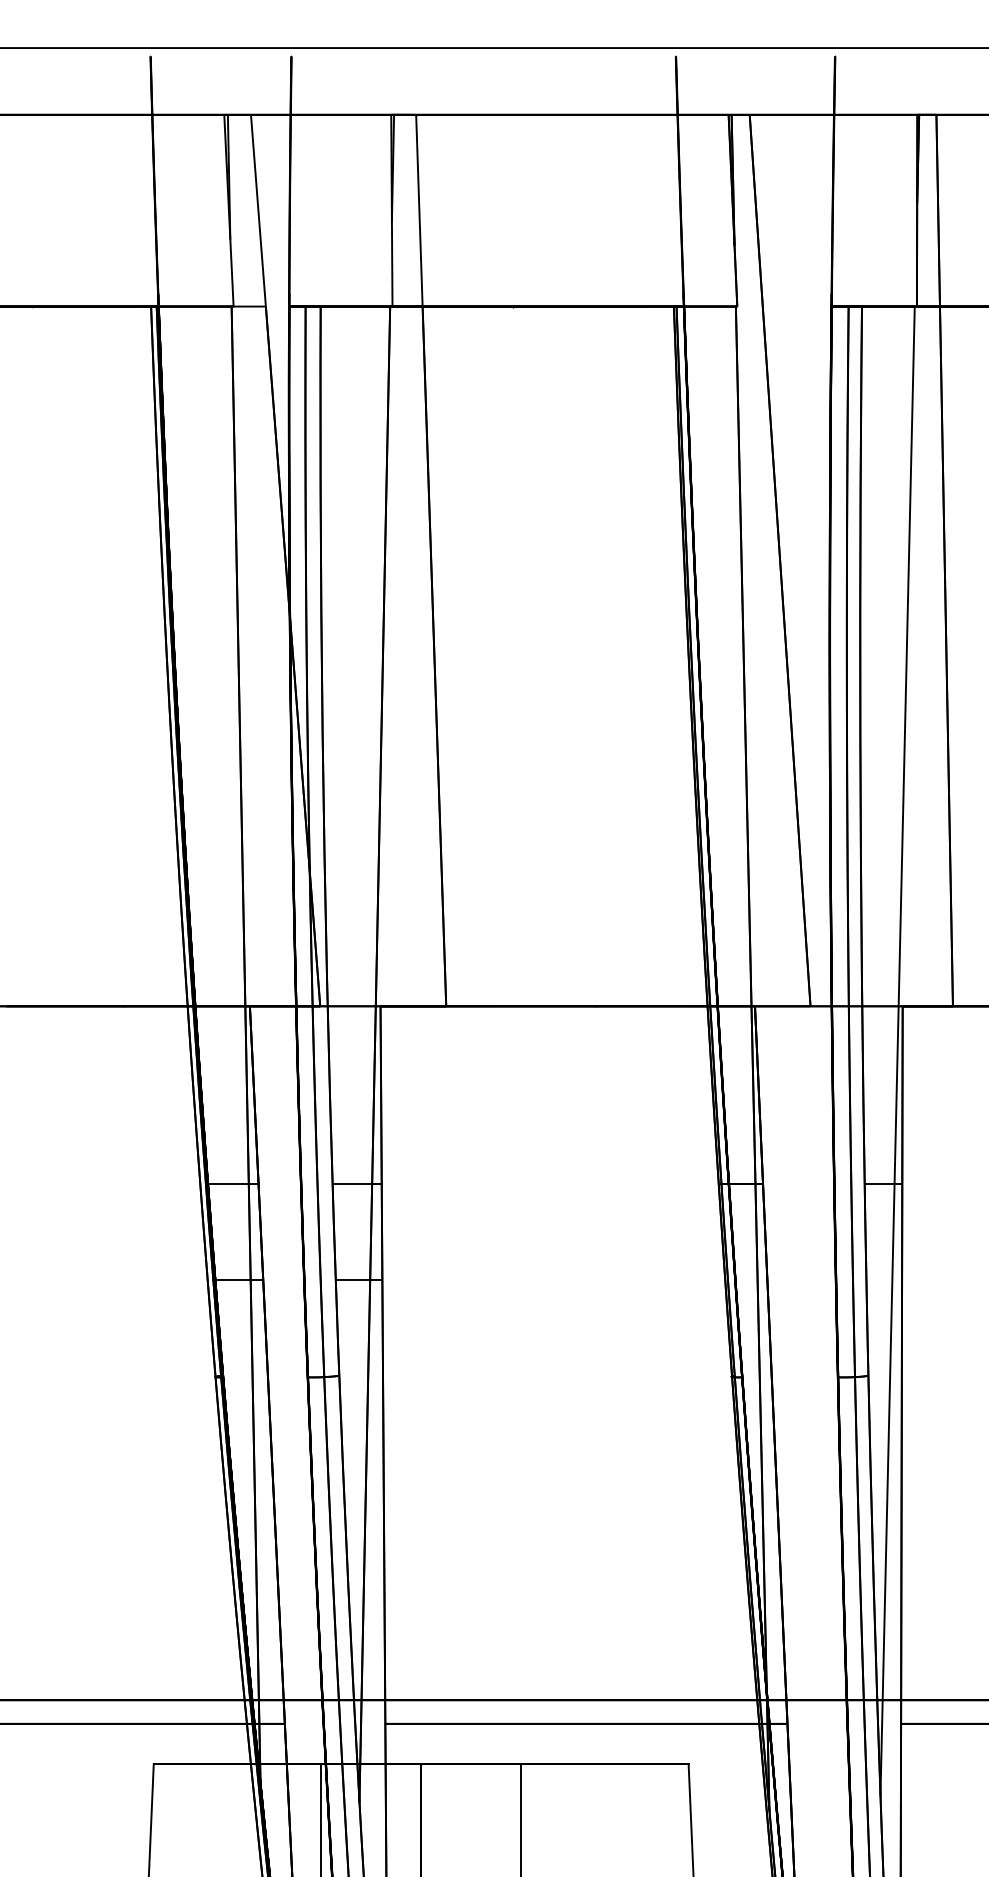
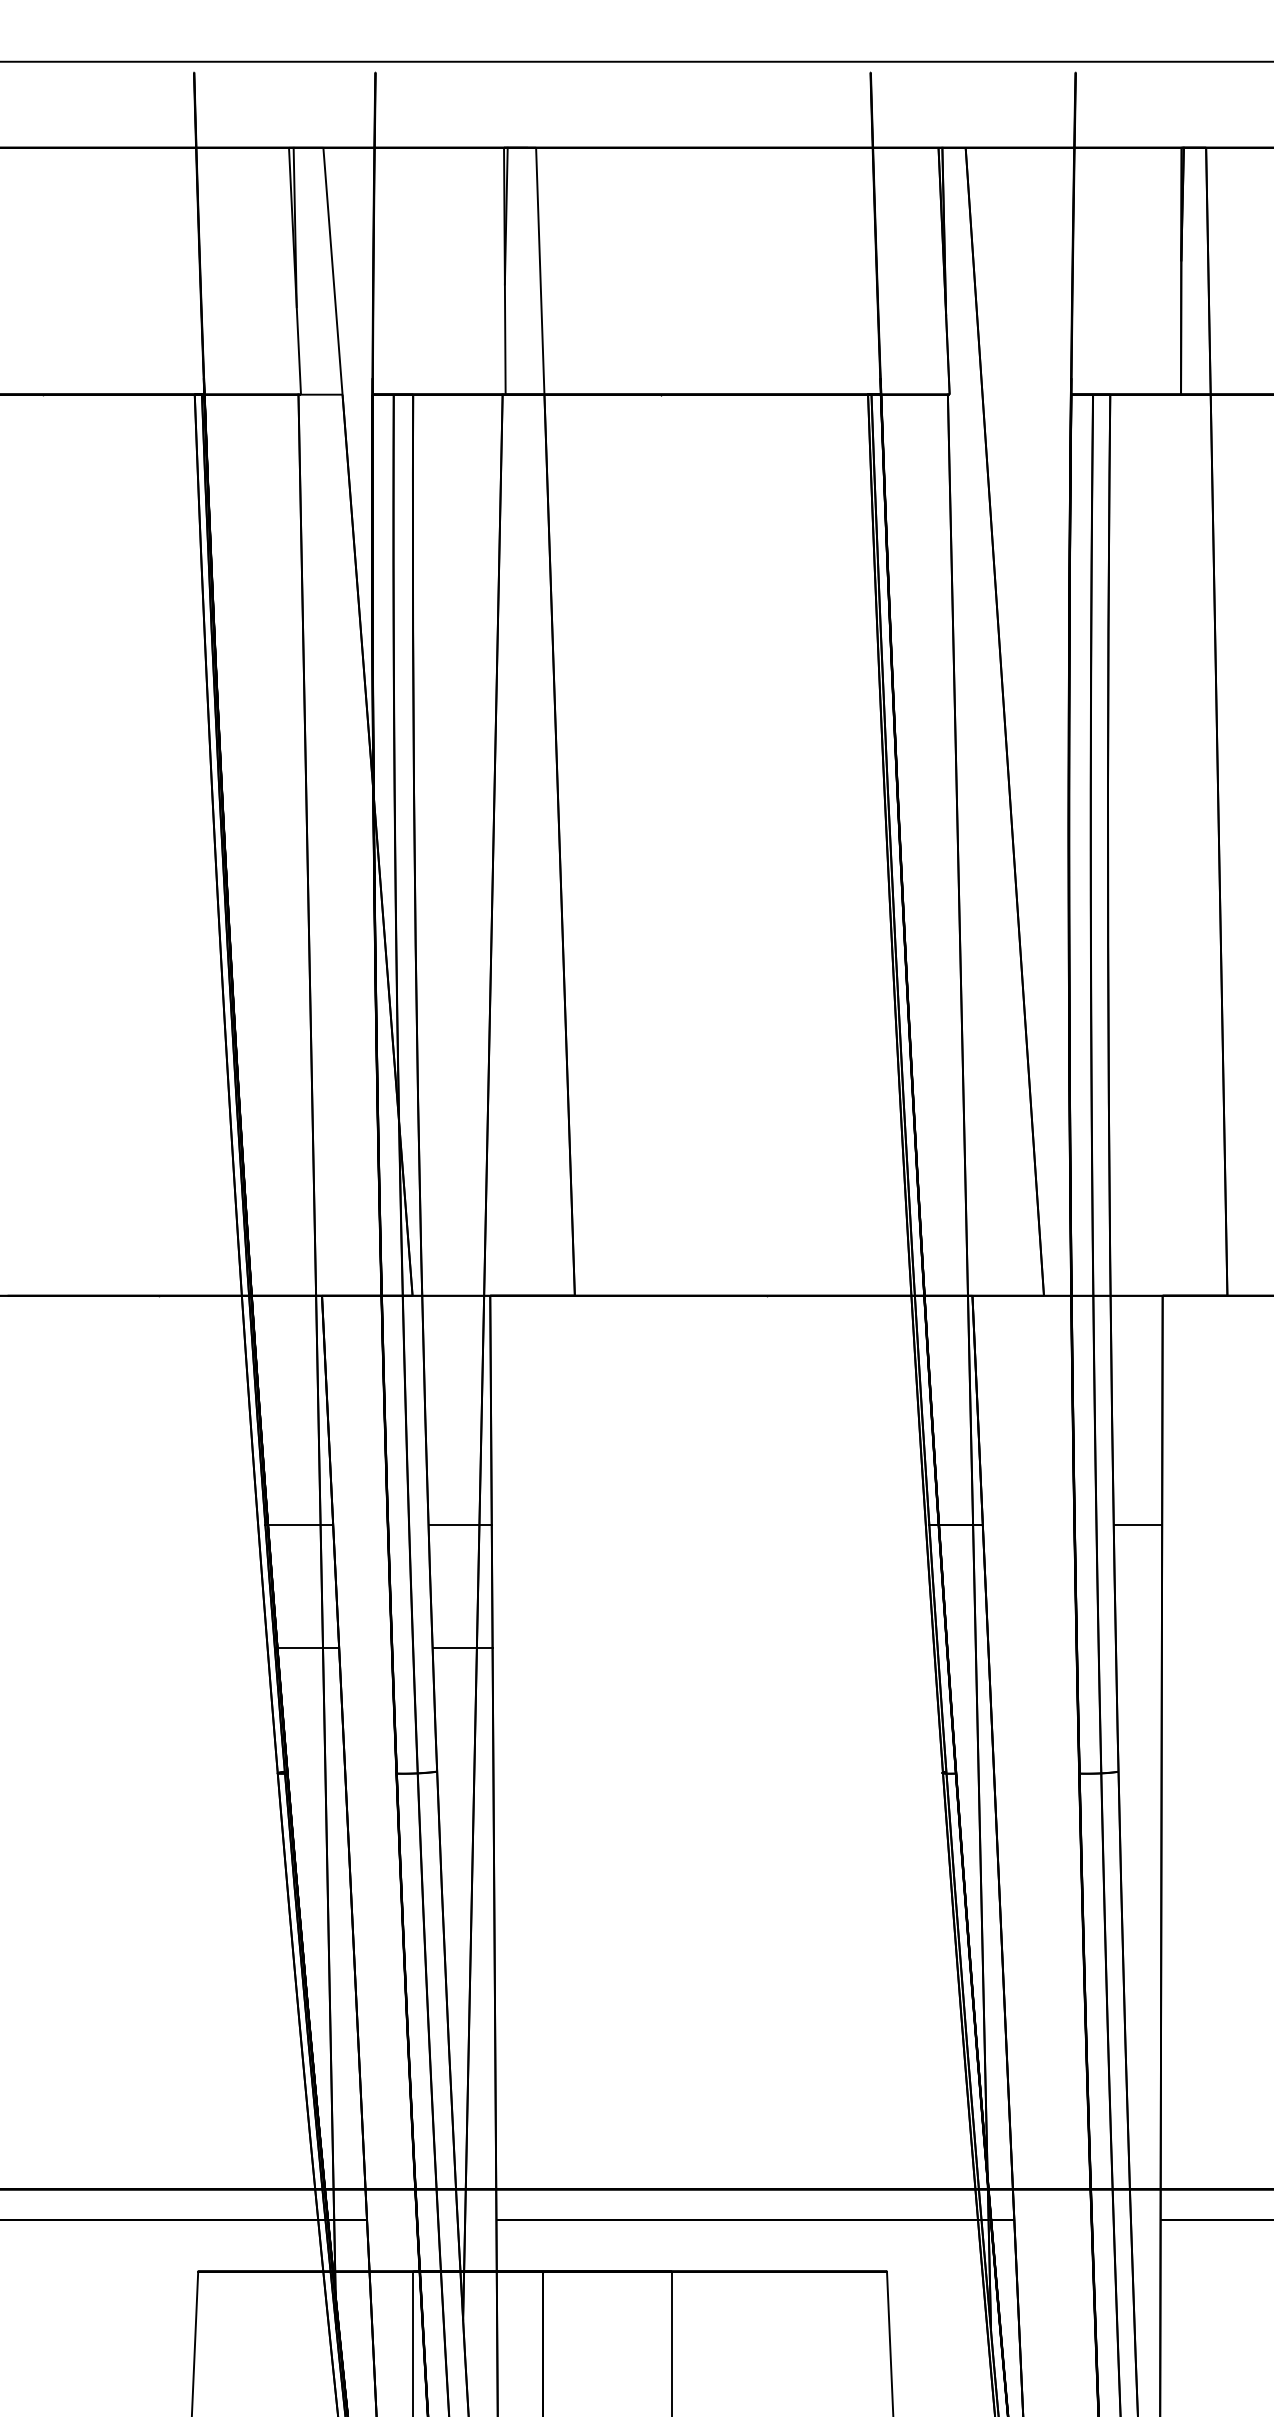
line: (897, 1050) -> (1156, 1352), removed

